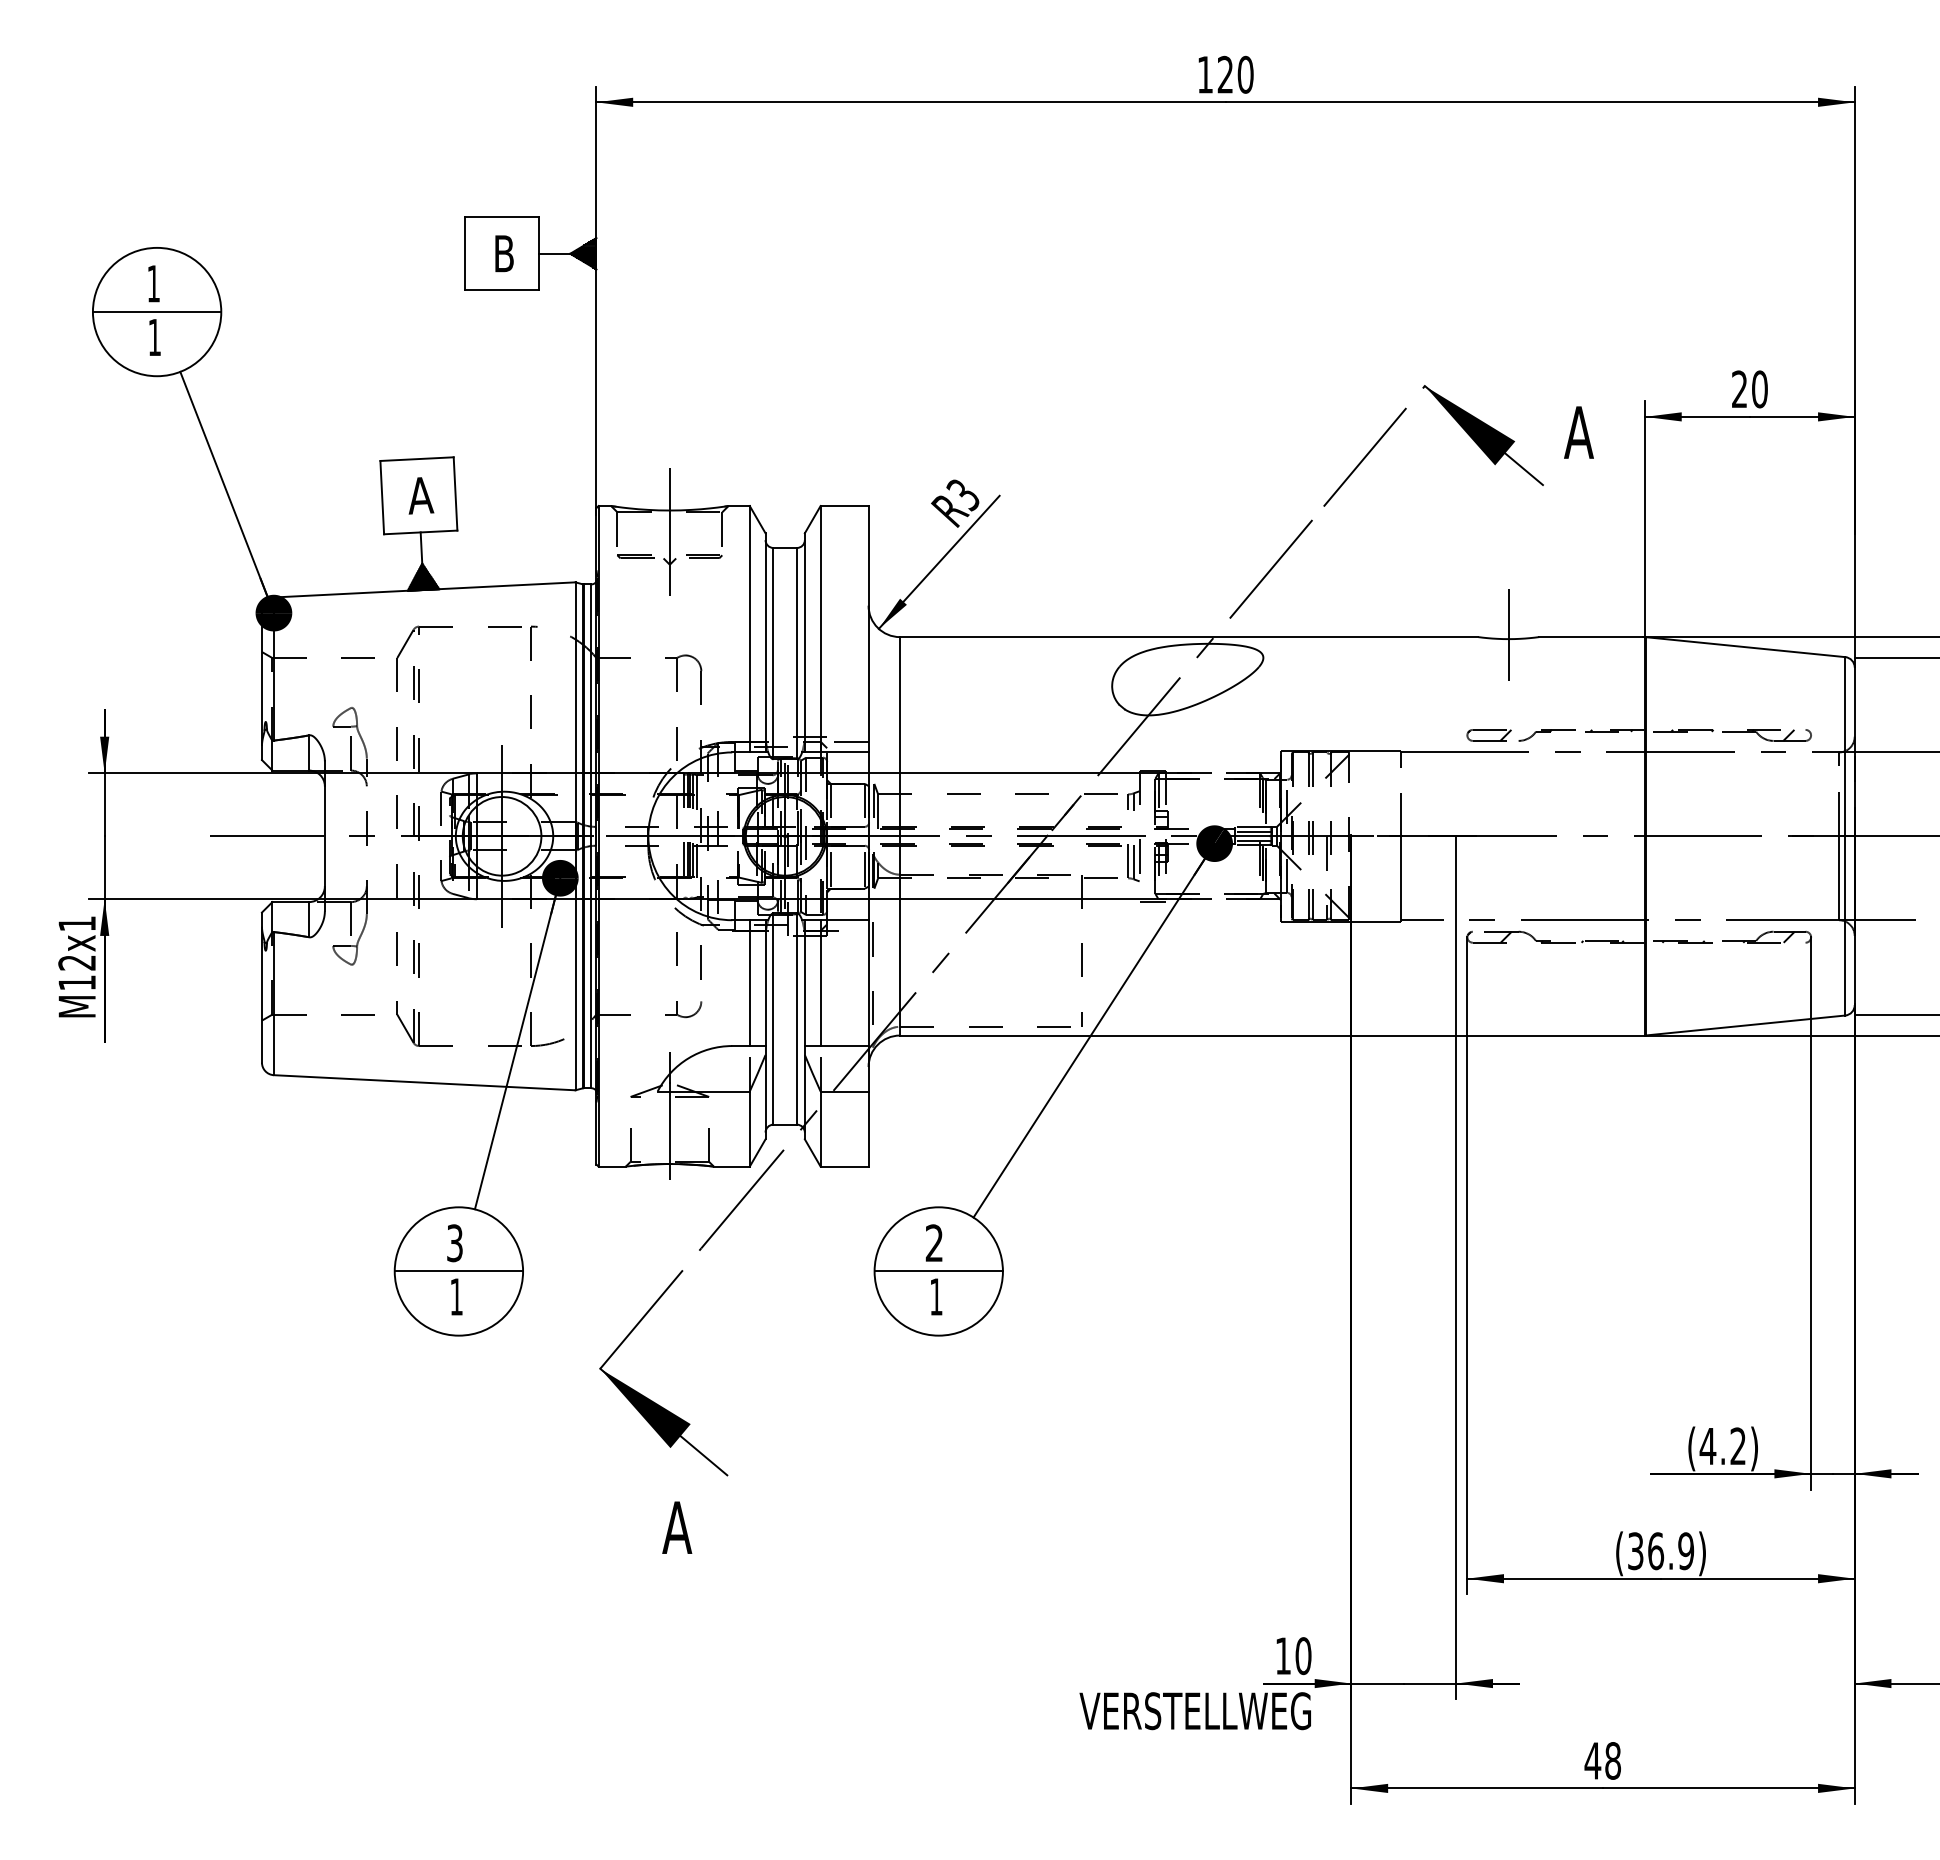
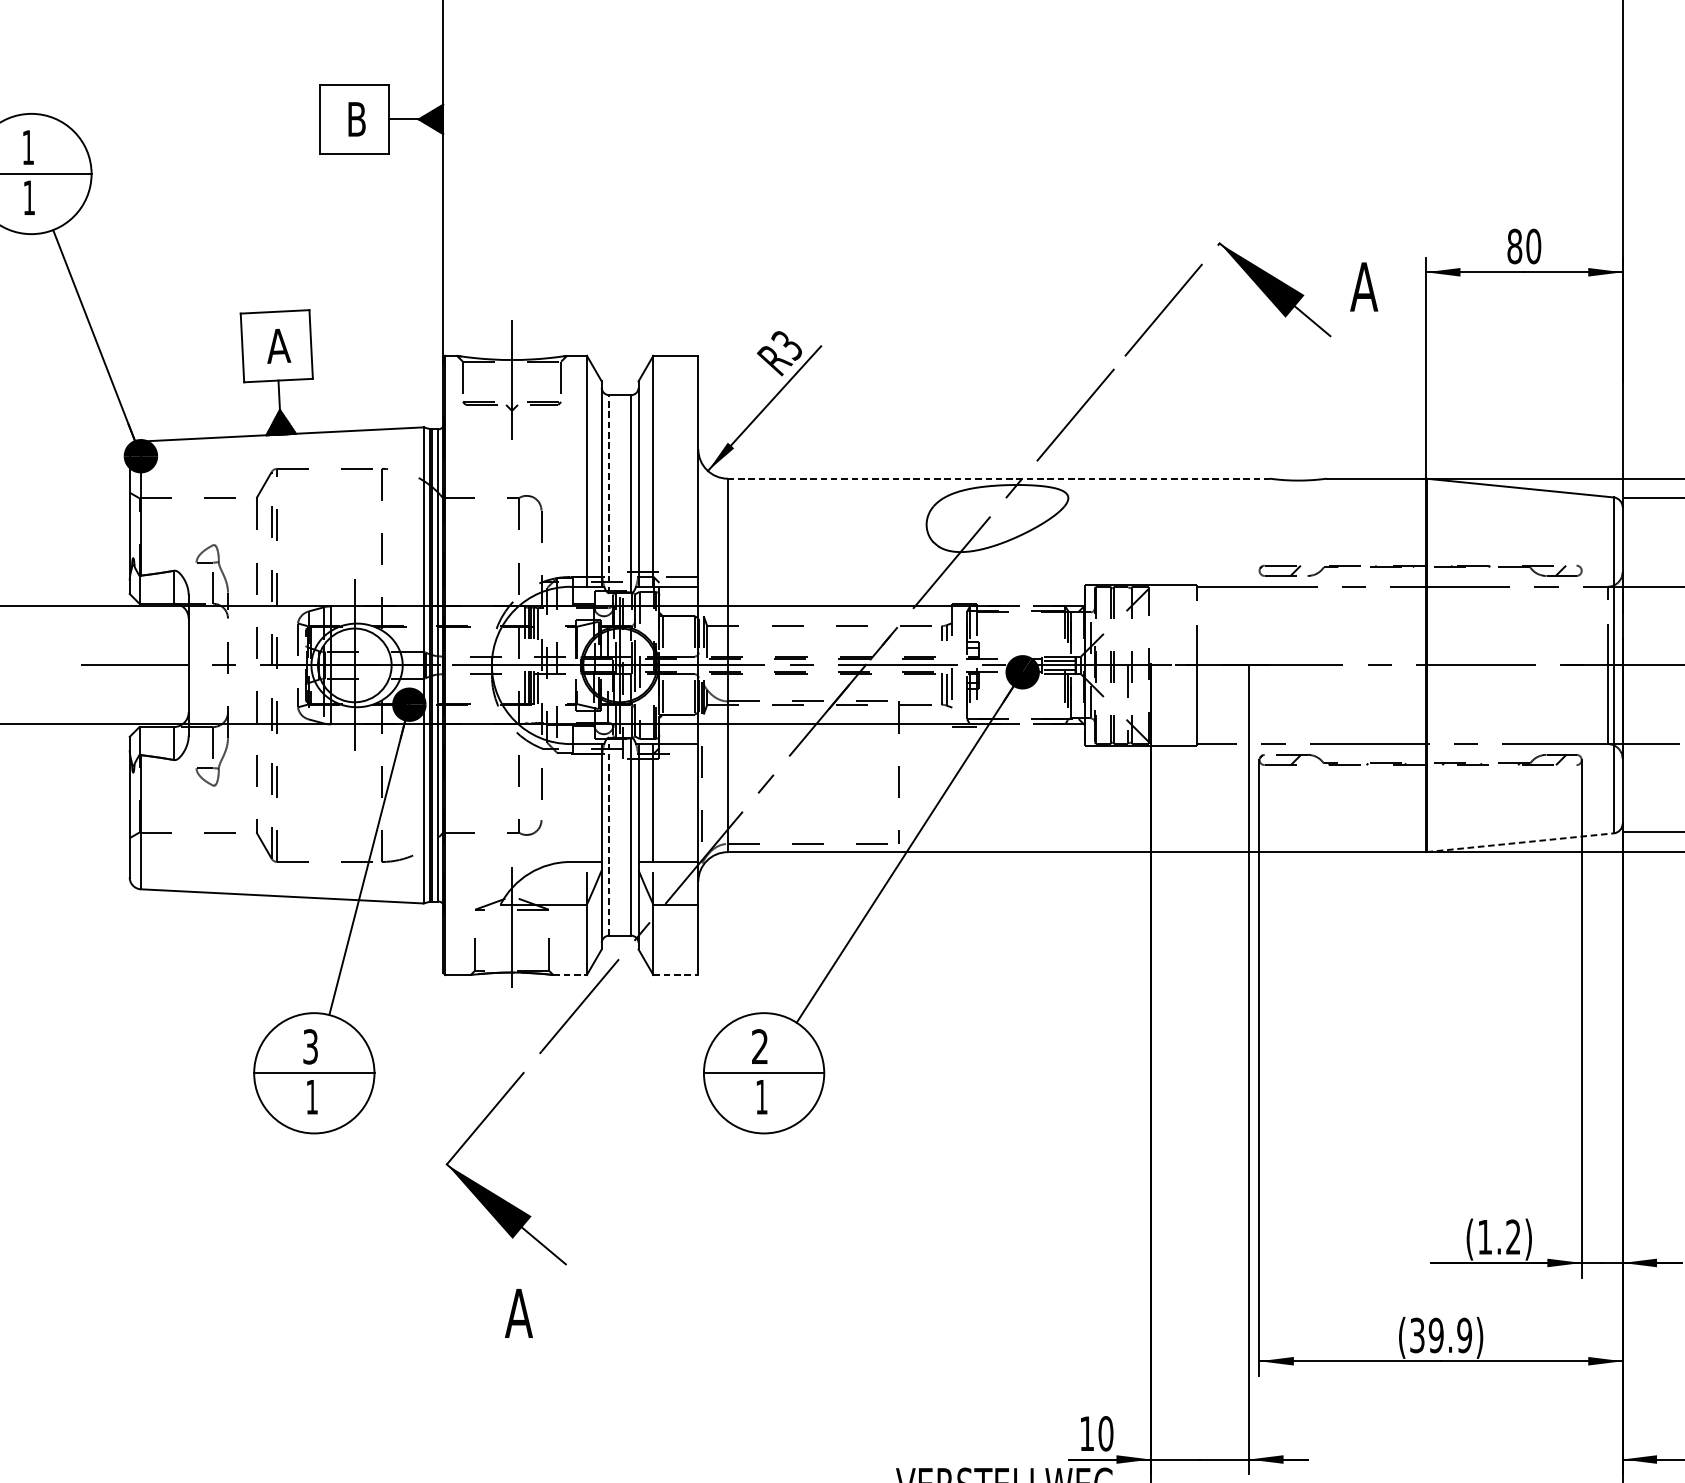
text: (1739, 389) -> (1514, 246), 20 -> 80
line: (1508, 635) -> (1298, 477), removed
line: (1189, 637) -> (999, 479), solid -> dashed
line: (773, 653) -> (609, 494), solid -> dashed
line: (749, 983) -> (586, 803), removed
line: (773, 1019) -> (609, 837), solid -> dashed
line: (1745, 1025) -> (1520, 842), solid -> dashed
line: (731, 1166) -> (569, 974), solid -> dashed
line: (844, 1166) -> (675, 974), solid -> dashed
text: (1707, 1446) -> (1484, 1237), (4.2) -> (1.2)
text: (1656, 1551) -> (1436, 1335), (36.9) -> (39.9)

